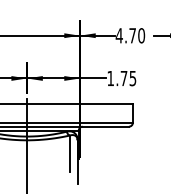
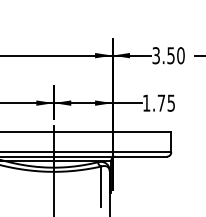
text: (125, 35) -> (163, 55), 4.70 -> 3.50

